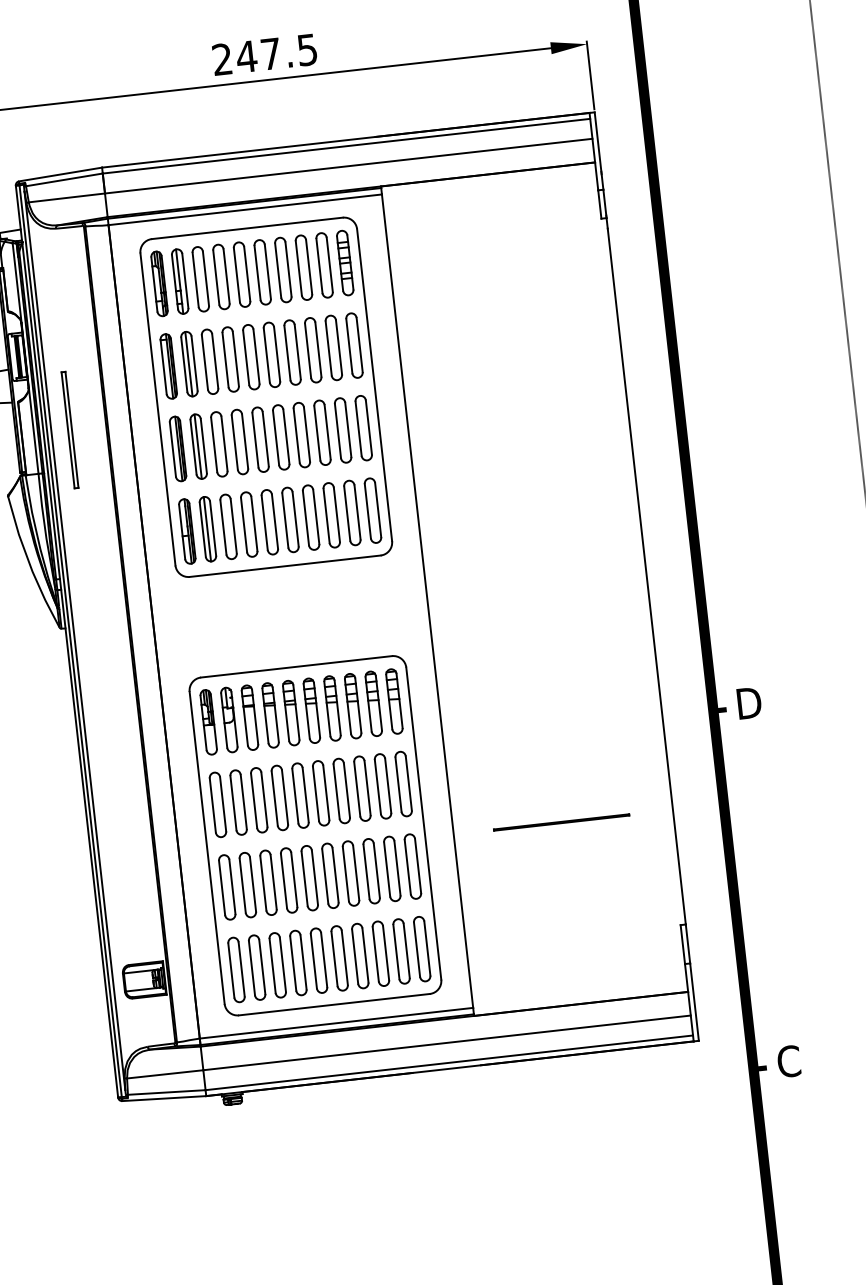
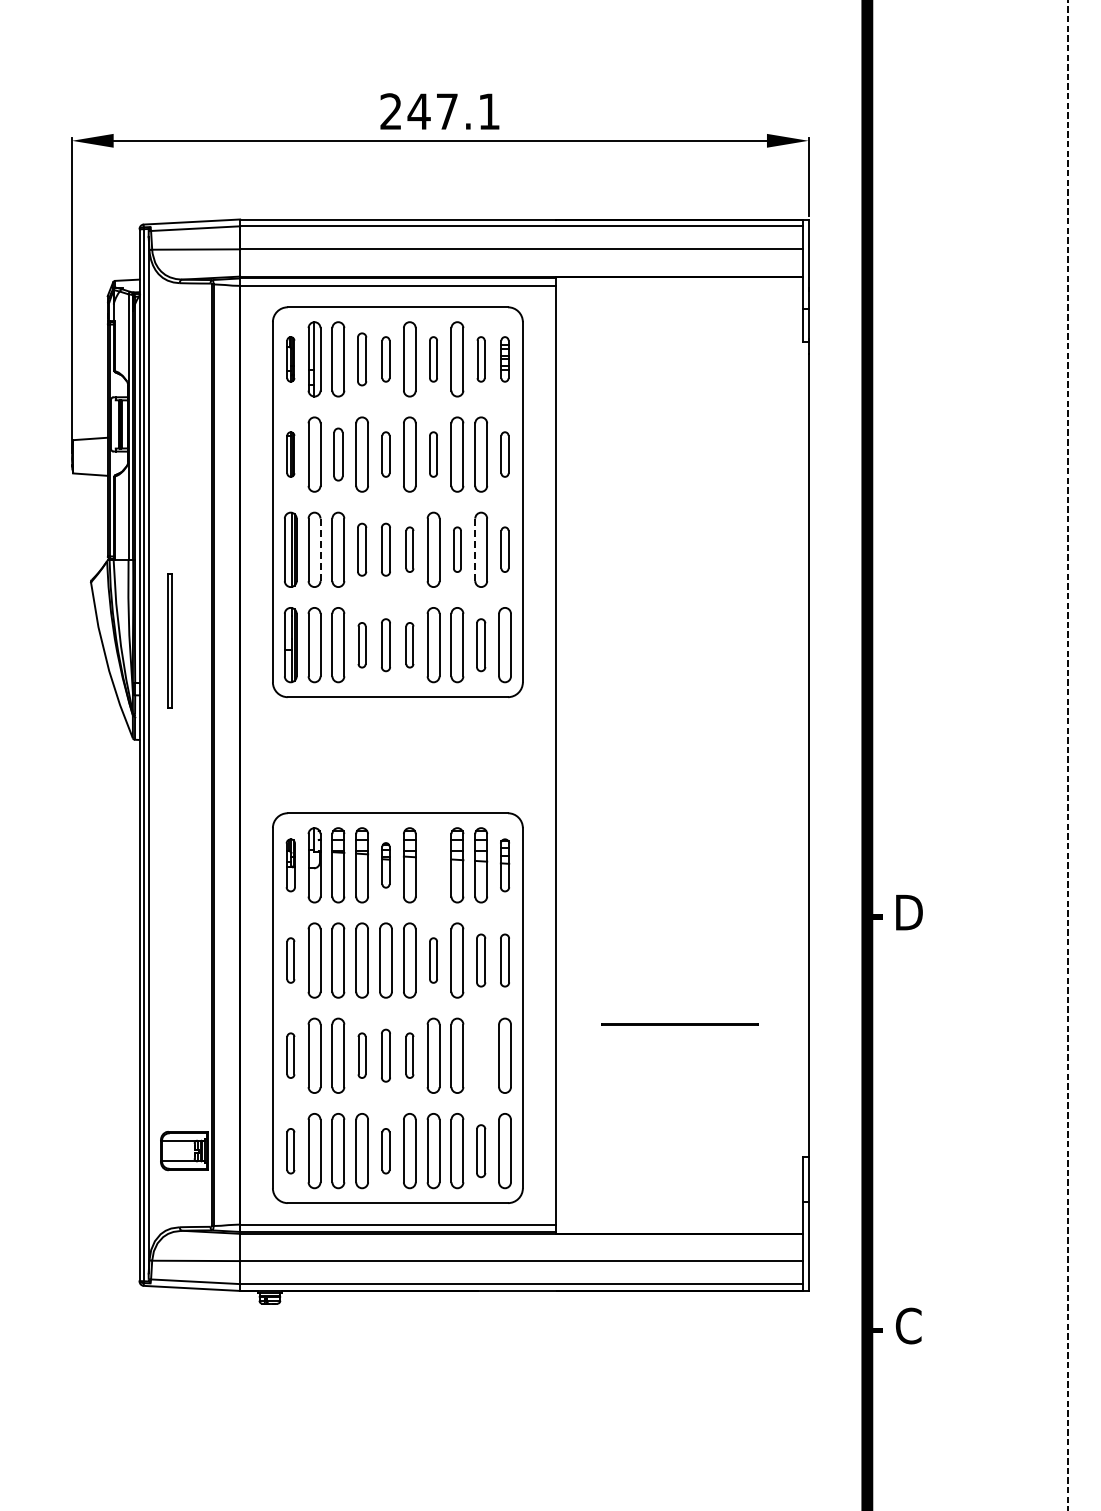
text: (306, 49) -> (488, 111), 247.5 -> 247.1
part: (344, 263) -> (504, 359), size x0.6
part: (323, 265) -> (480, 359), size x0.6
part: (283, 270) -> (433, 359), size x0.6
part: (241, 274) -> (385, 359), size x0.6
part: (220, 277) -> (361, 359), size x0.7
part: (159, 284) -> (290, 359), size x0.6
part: (354, 345) -> (504, 454), size x0.6
part: (292, 352) -> (433, 454), size x0.6
part: (250, 357) -> (385, 454), size x0.6
part: (210, 361) -> (338, 454), size x0.7
line: (188, 364) -> (313, 454), removed
part: (168, 366) -> (290, 454), size x0.6
part: (363, 427) -> (504, 549), size x0.6
part: (69, 430) -> (169, 640), moved
line: (338, 430) -> (475, 549), solid -> dashed
part: (322, 432) -> (457, 549), size x0.6
part: (280, 437) -> (409, 549), size x0.6
part: (260, 439) -> (385, 549), size x0.7
part: (239, 441) -> (361, 549), size x0.7
line: (197, 446) -> (313, 549), removed
line: (203, 446) -> (320, 550), solid -> dashed
part: (351, 513) -> (480, 645), size x0.7
part: (290, 520) -> (409, 645), size x0.6
part: (269, 522) -> (385, 645), size x0.7
part: (248, 524) -> (361, 645), size x0.6
line: (206, 528) -> (313, 644), removed
part: (393, 701) -> (504, 865), size x0.7
part: (332, 708) -> (433, 865), removed
part: (290, 713) -> (385, 865), size x0.6
part: (208, 722) -> (290, 865), size x0.7
part: (403, 784) -> (504, 960), size x0.7
part: (382, 786) -> (480, 960), size x0.7
part: (341, 790) -> (433, 960), size x0.6
part: (217, 804) -> (290, 960), size x0.6
part: (391, 868) -> (480, 1055), removed
part: (330, 875) -> (409, 1055), size x0.6
part: (309, 877) -> (385, 1055), size x0.7
part: (288, 880) -> (361, 1055), size x0.6
part: (226, 887) -> (290, 1055), size x0.6
part: (400, 951) -> (480, 1151), size x0.7
part: (318, 961) -> (385, 1151), size x0.6
part: (236, 970) -> (290, 1151), size x0.6

